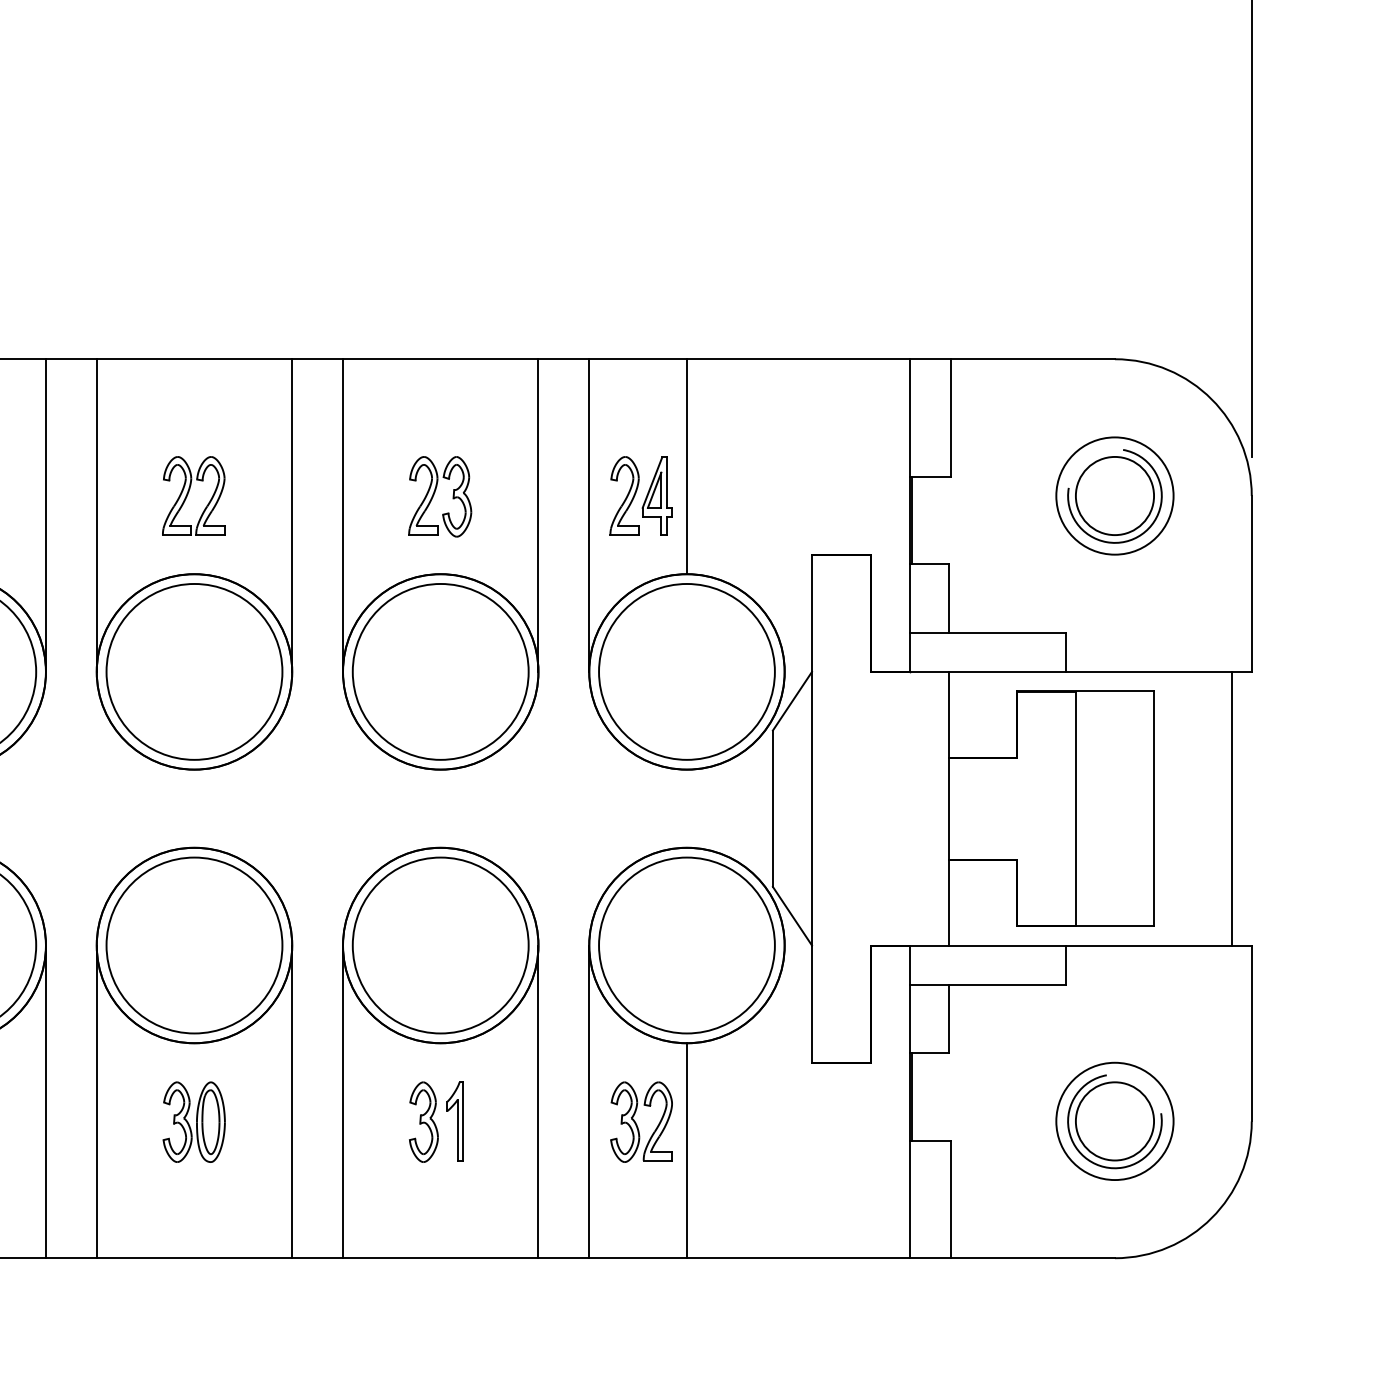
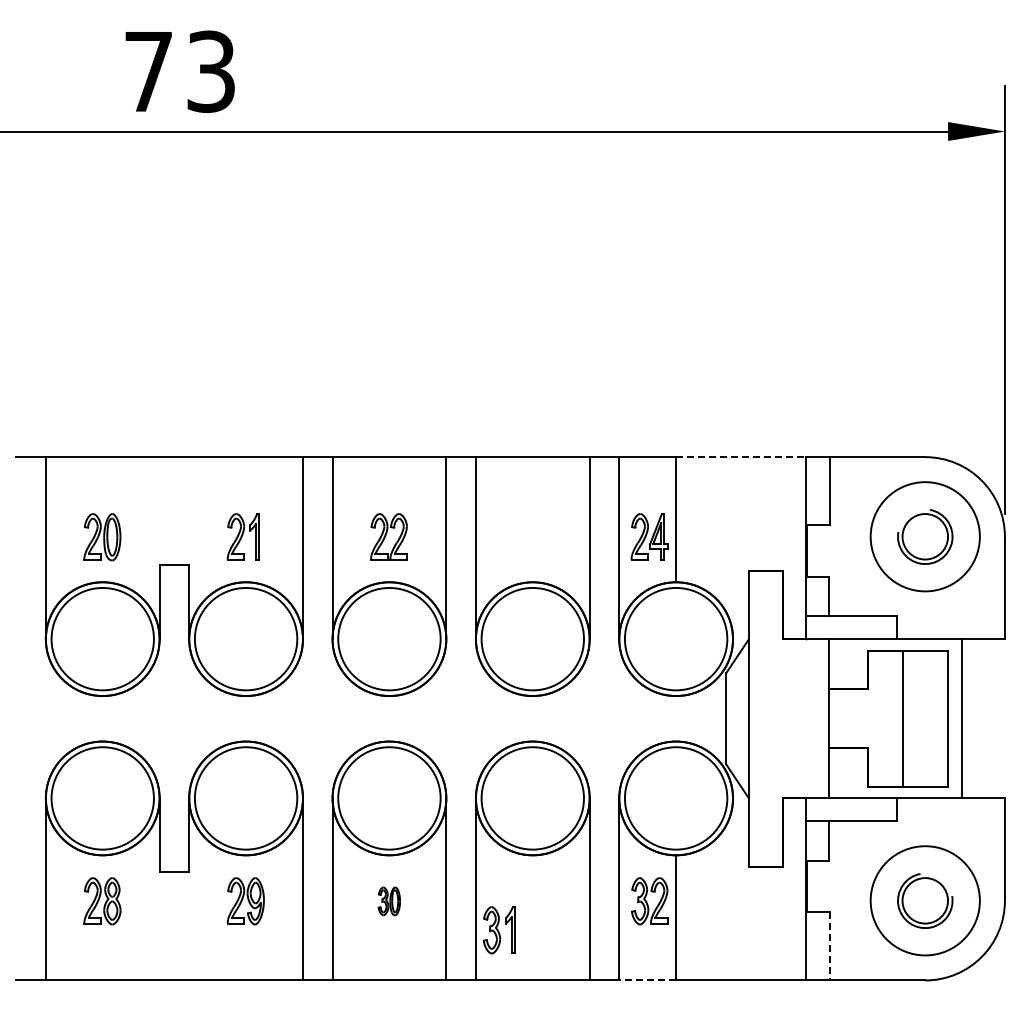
line: (797, 359) -> (740, 457), solid -> dashed
circle: (1115, 495) -> (925, 536), size x1.6
part: (440, 497) -> (532, 537), removed
line: (1232, 808) -> (961, 718), moved
circle: (1115, 1120) -> (925, 900), size x1.6
part: (194, 1122) -> (389, 901), size x0.6
part: (435, 1122) -> (498, 930), moved
line: (950, 1199) -> (829, 946), solid -> dashed
line: (637, 1258) -> (647, 980), solid -> dashed

